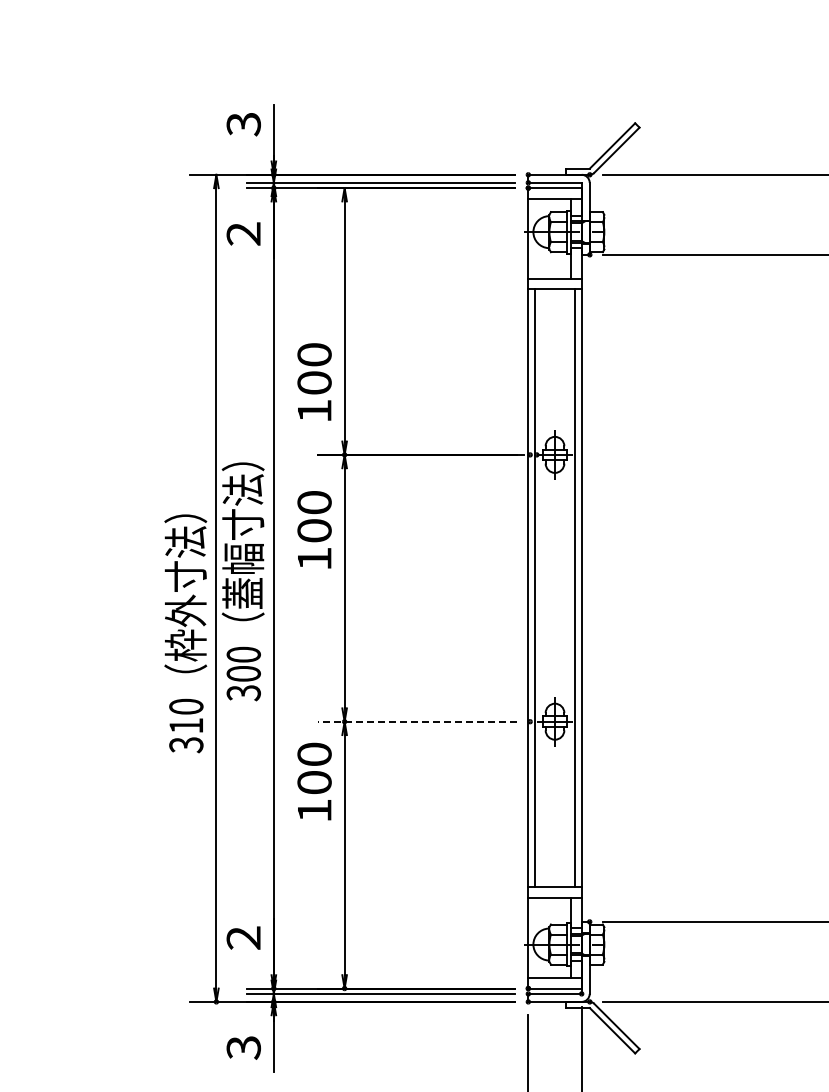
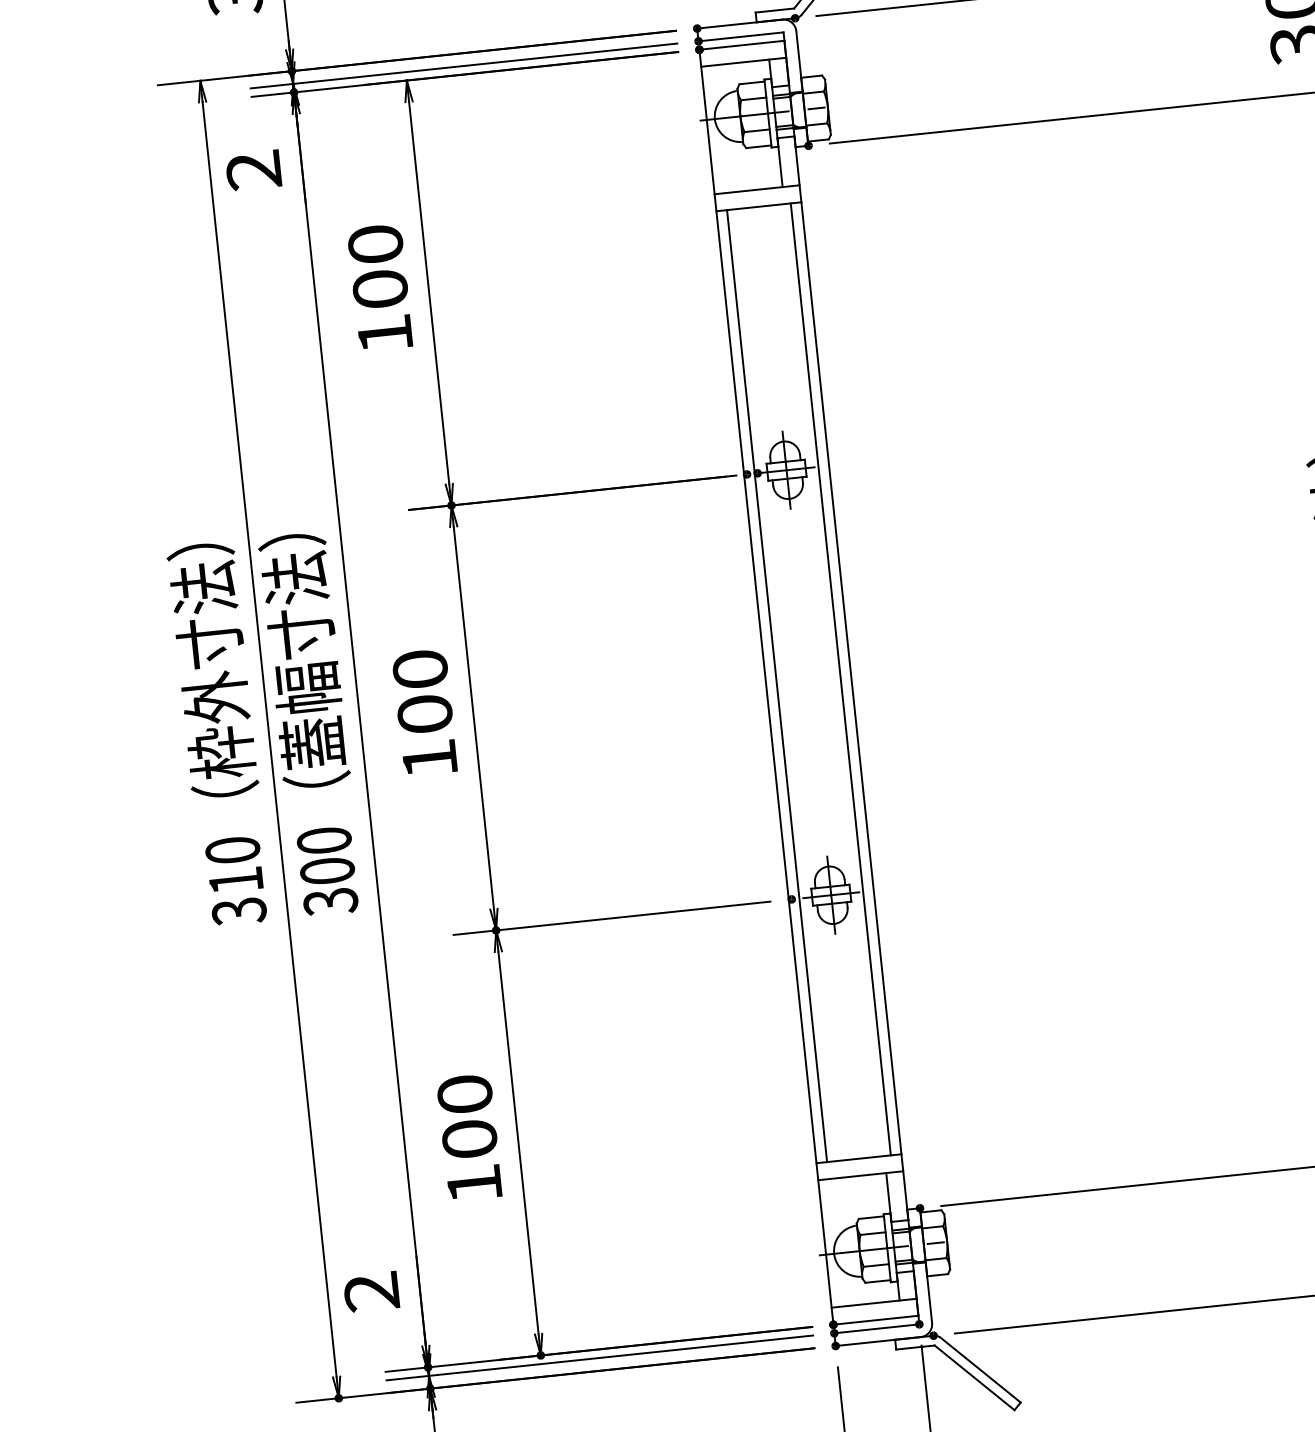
text: (314, 381) -> (380, 286), moved
text: (314, 529) -> (424, 712), moved
text: (185, 633) -> (219, 733), moved
line: (416, 721) -> (610, 918), dashed -> solid
text: (314, 781) -> (469, 1137), moved

